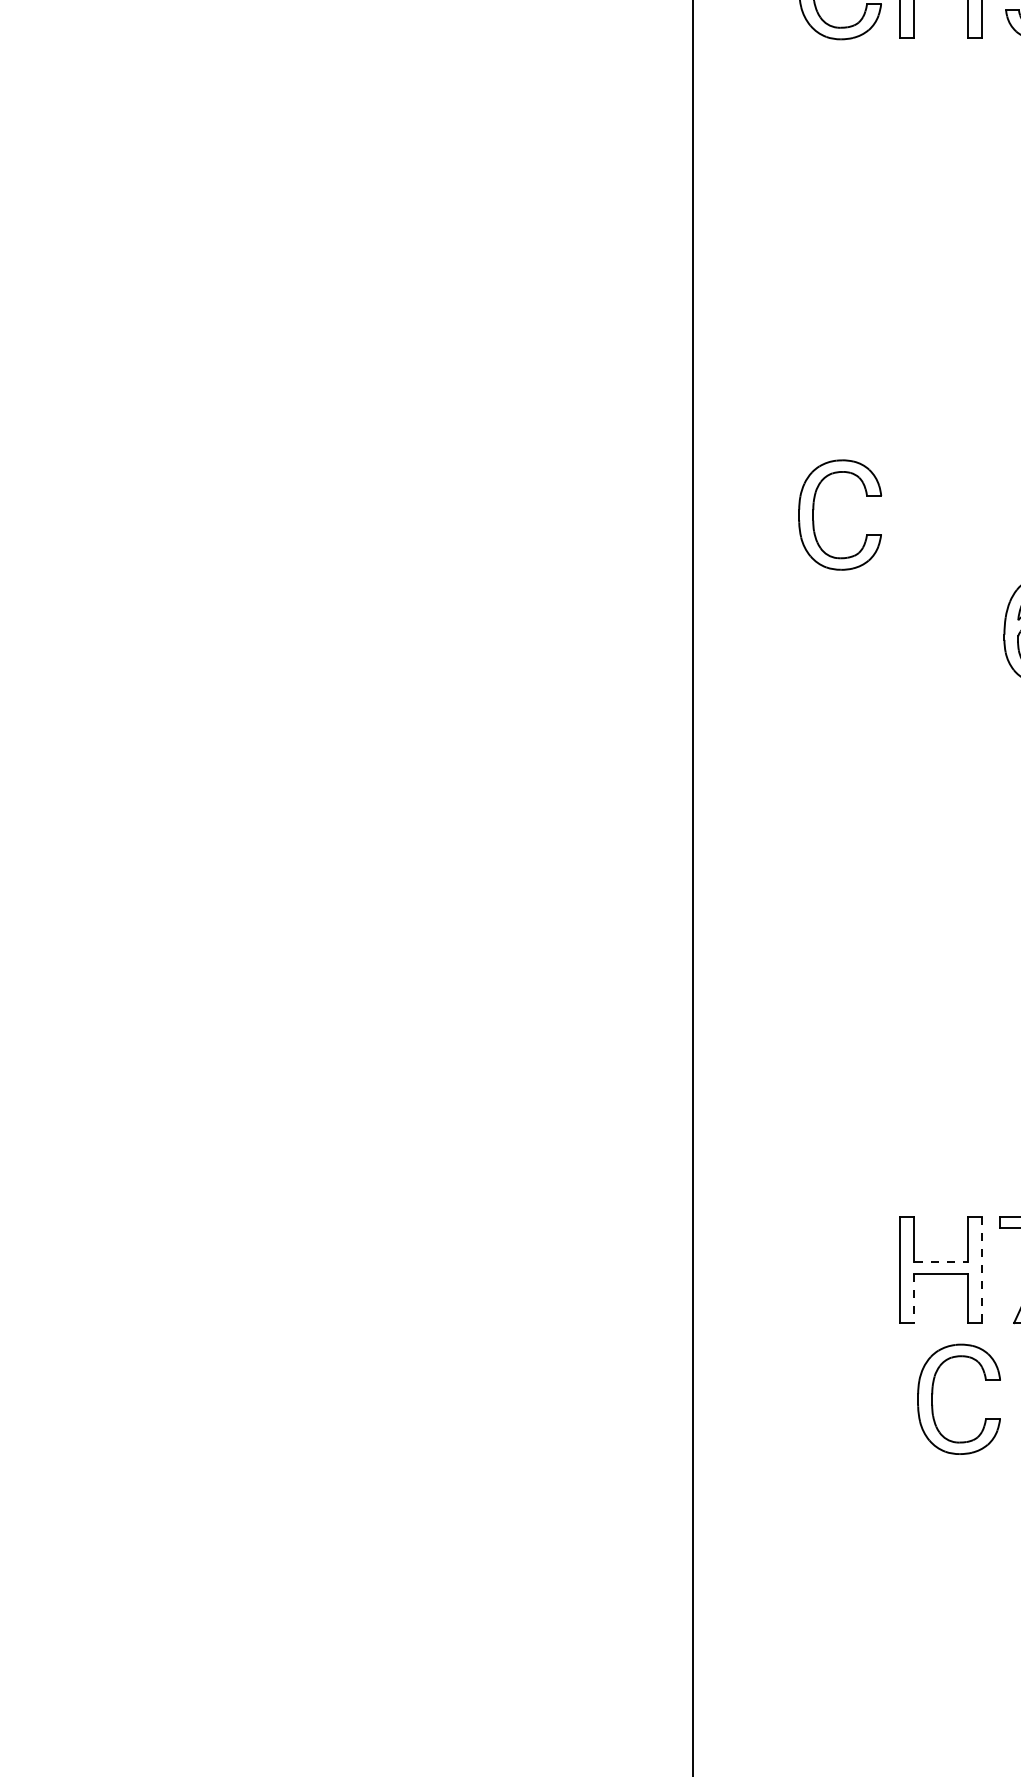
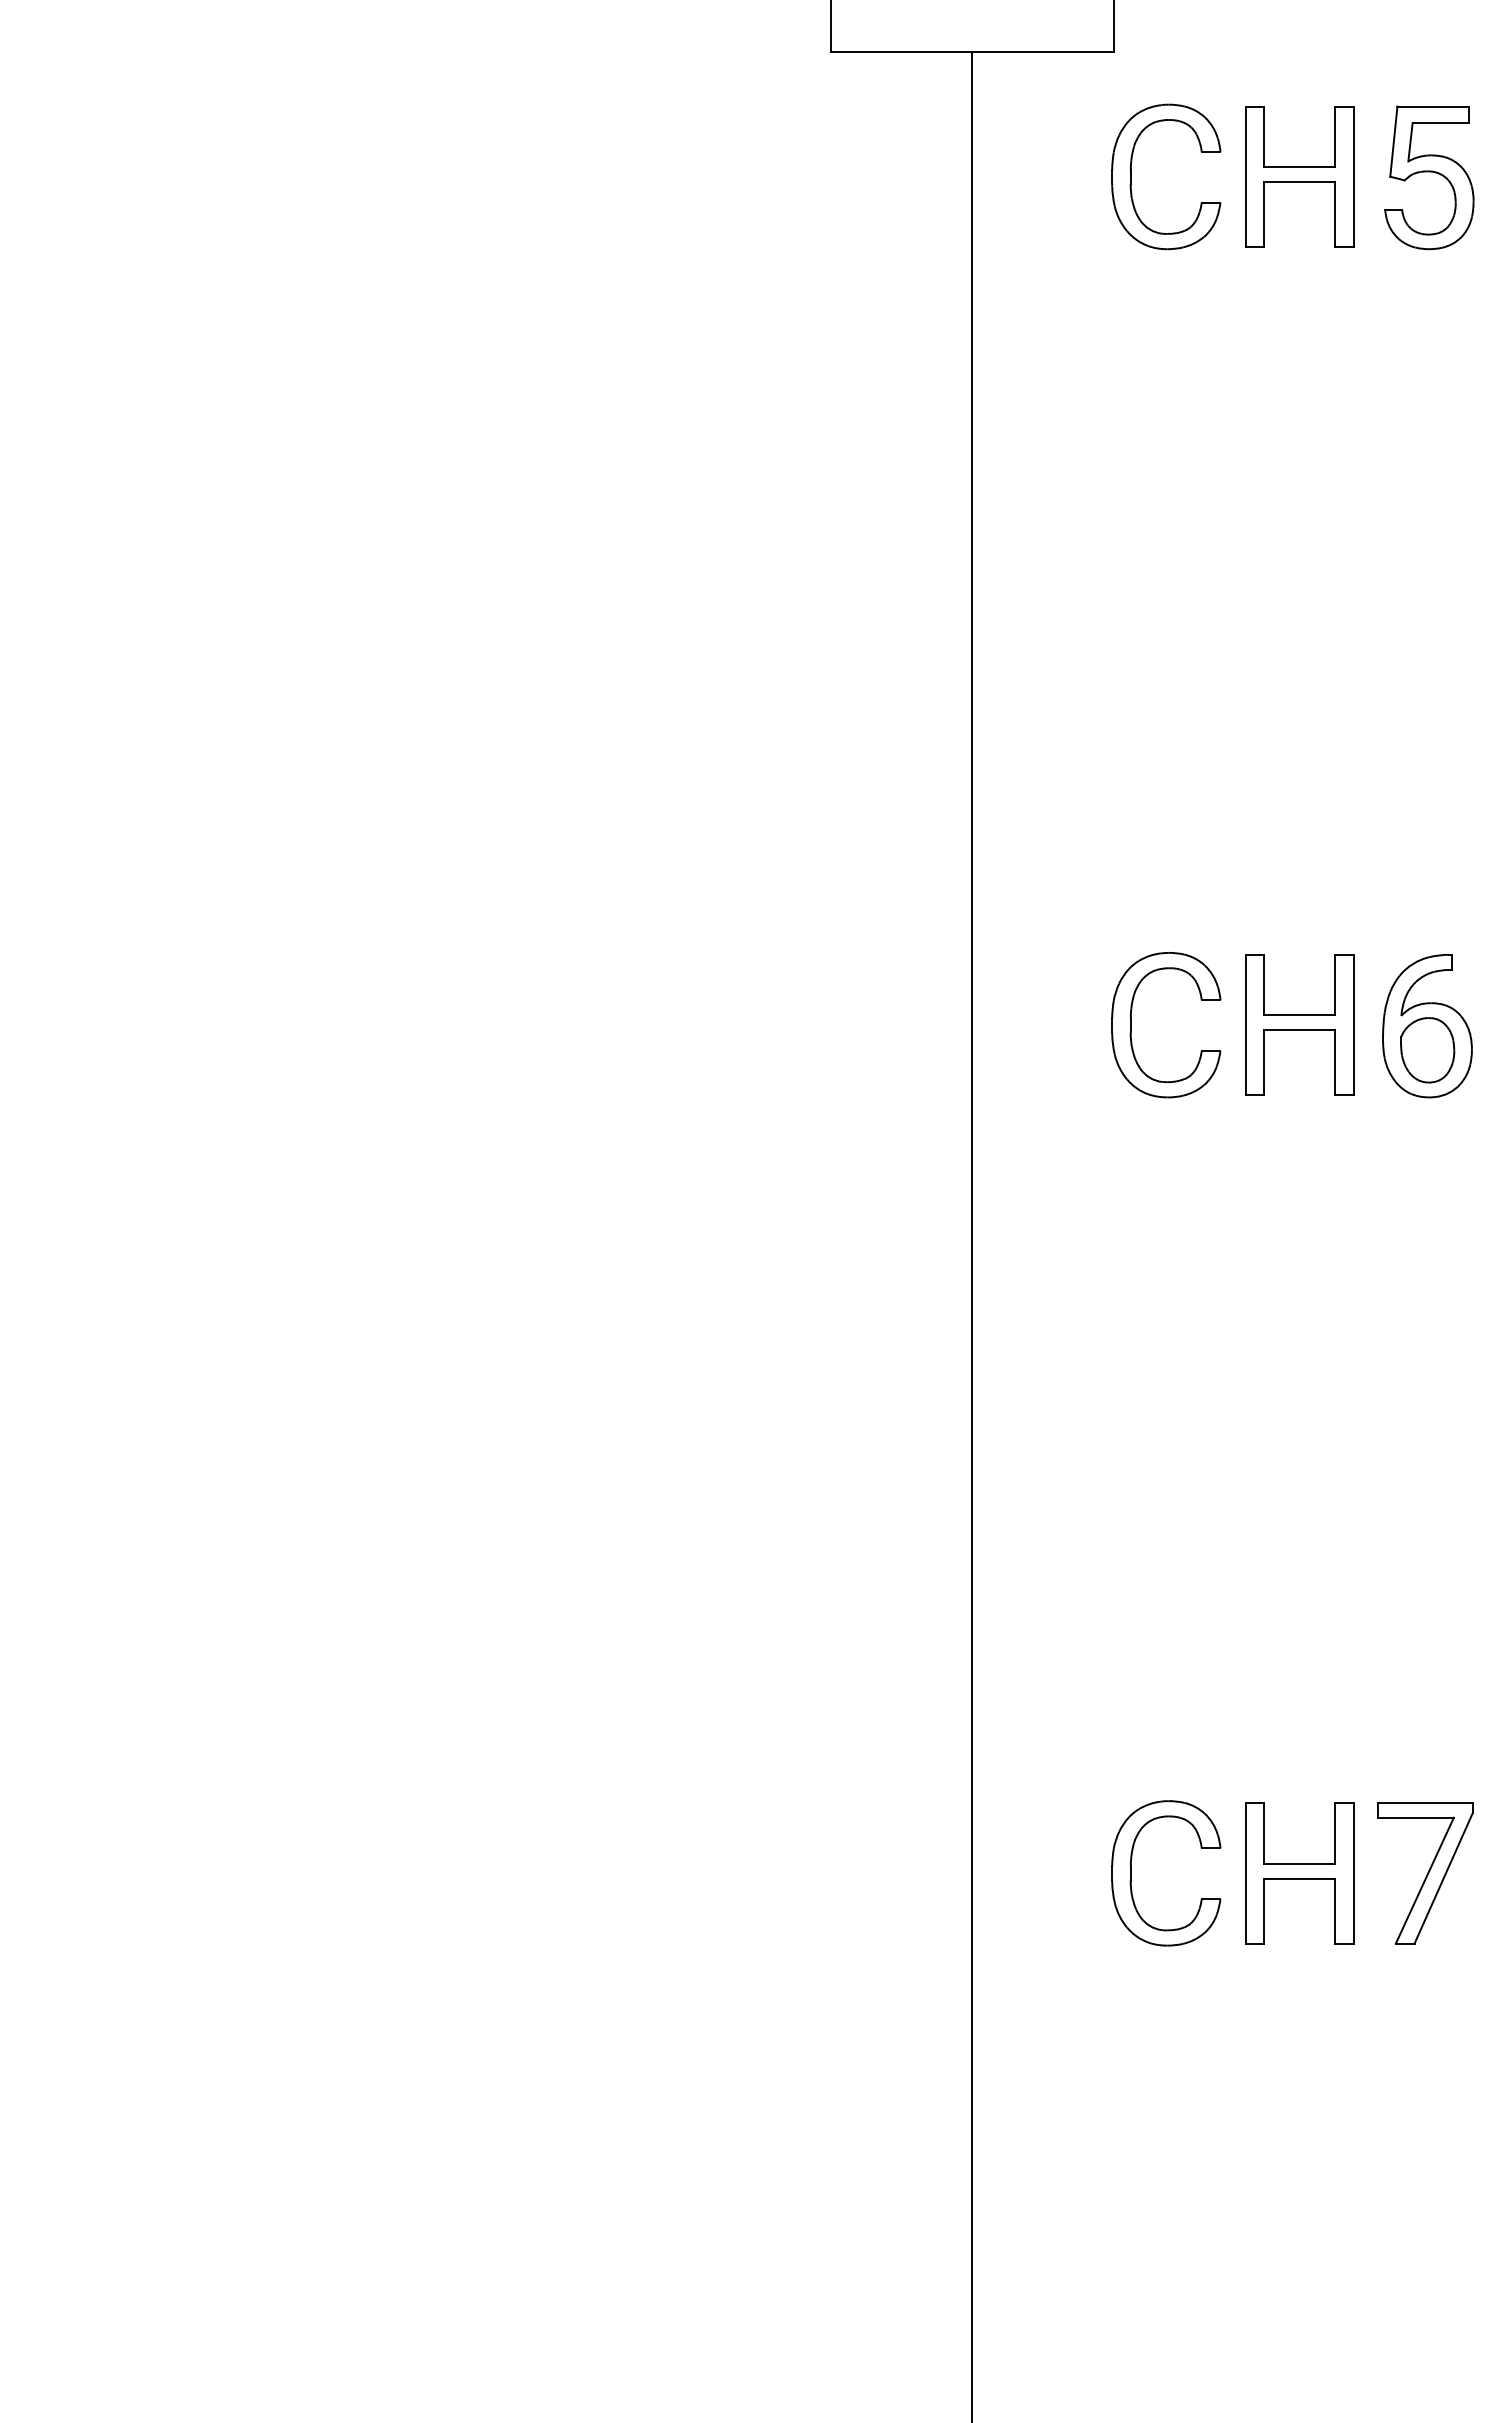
part: (813, 515) -> (1131, 1025), moved
part: (941, 626) -> (1299, 1024), added
line: (941, 1262) -> (1300, 1863), dashed -> solid
line: (982, 1269) -> (1353, 1873), dashed -> solid
line: (914, 1298) -> (1264, 1911), dashed -> solid
part: (932, 1399) -> (1131, 1873), moved

